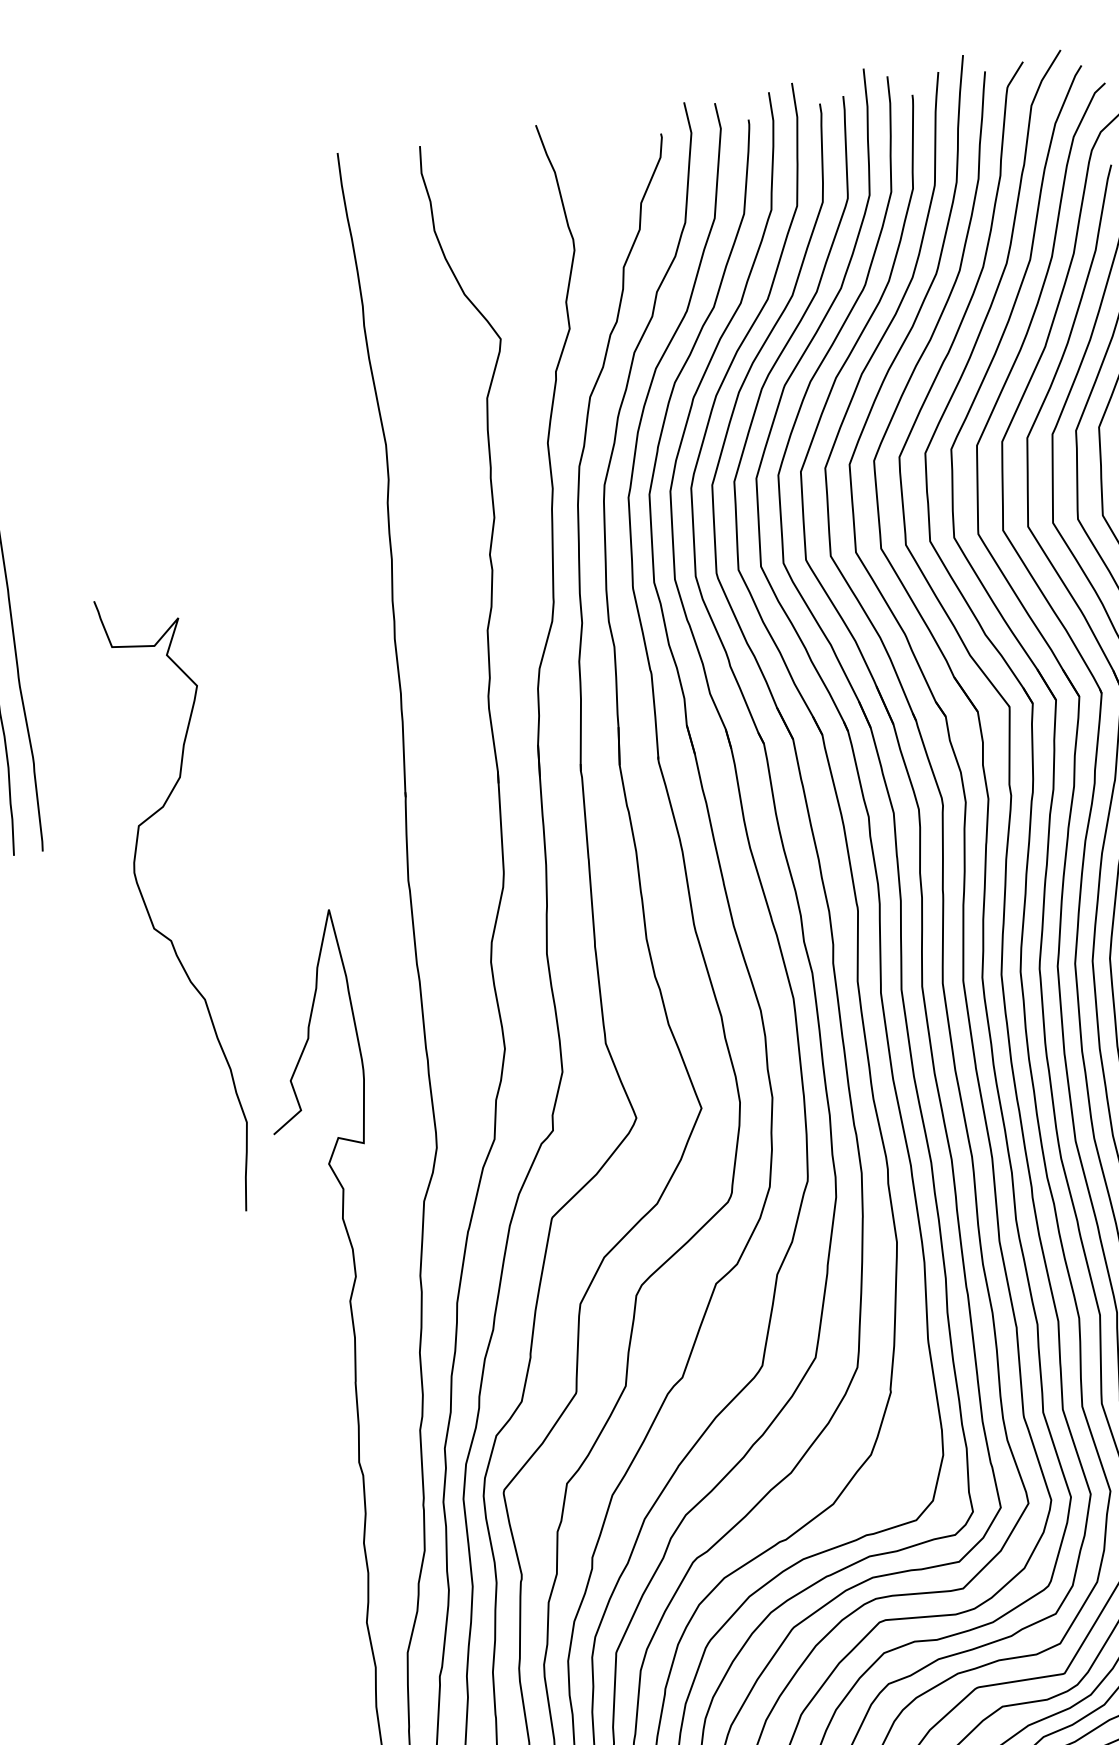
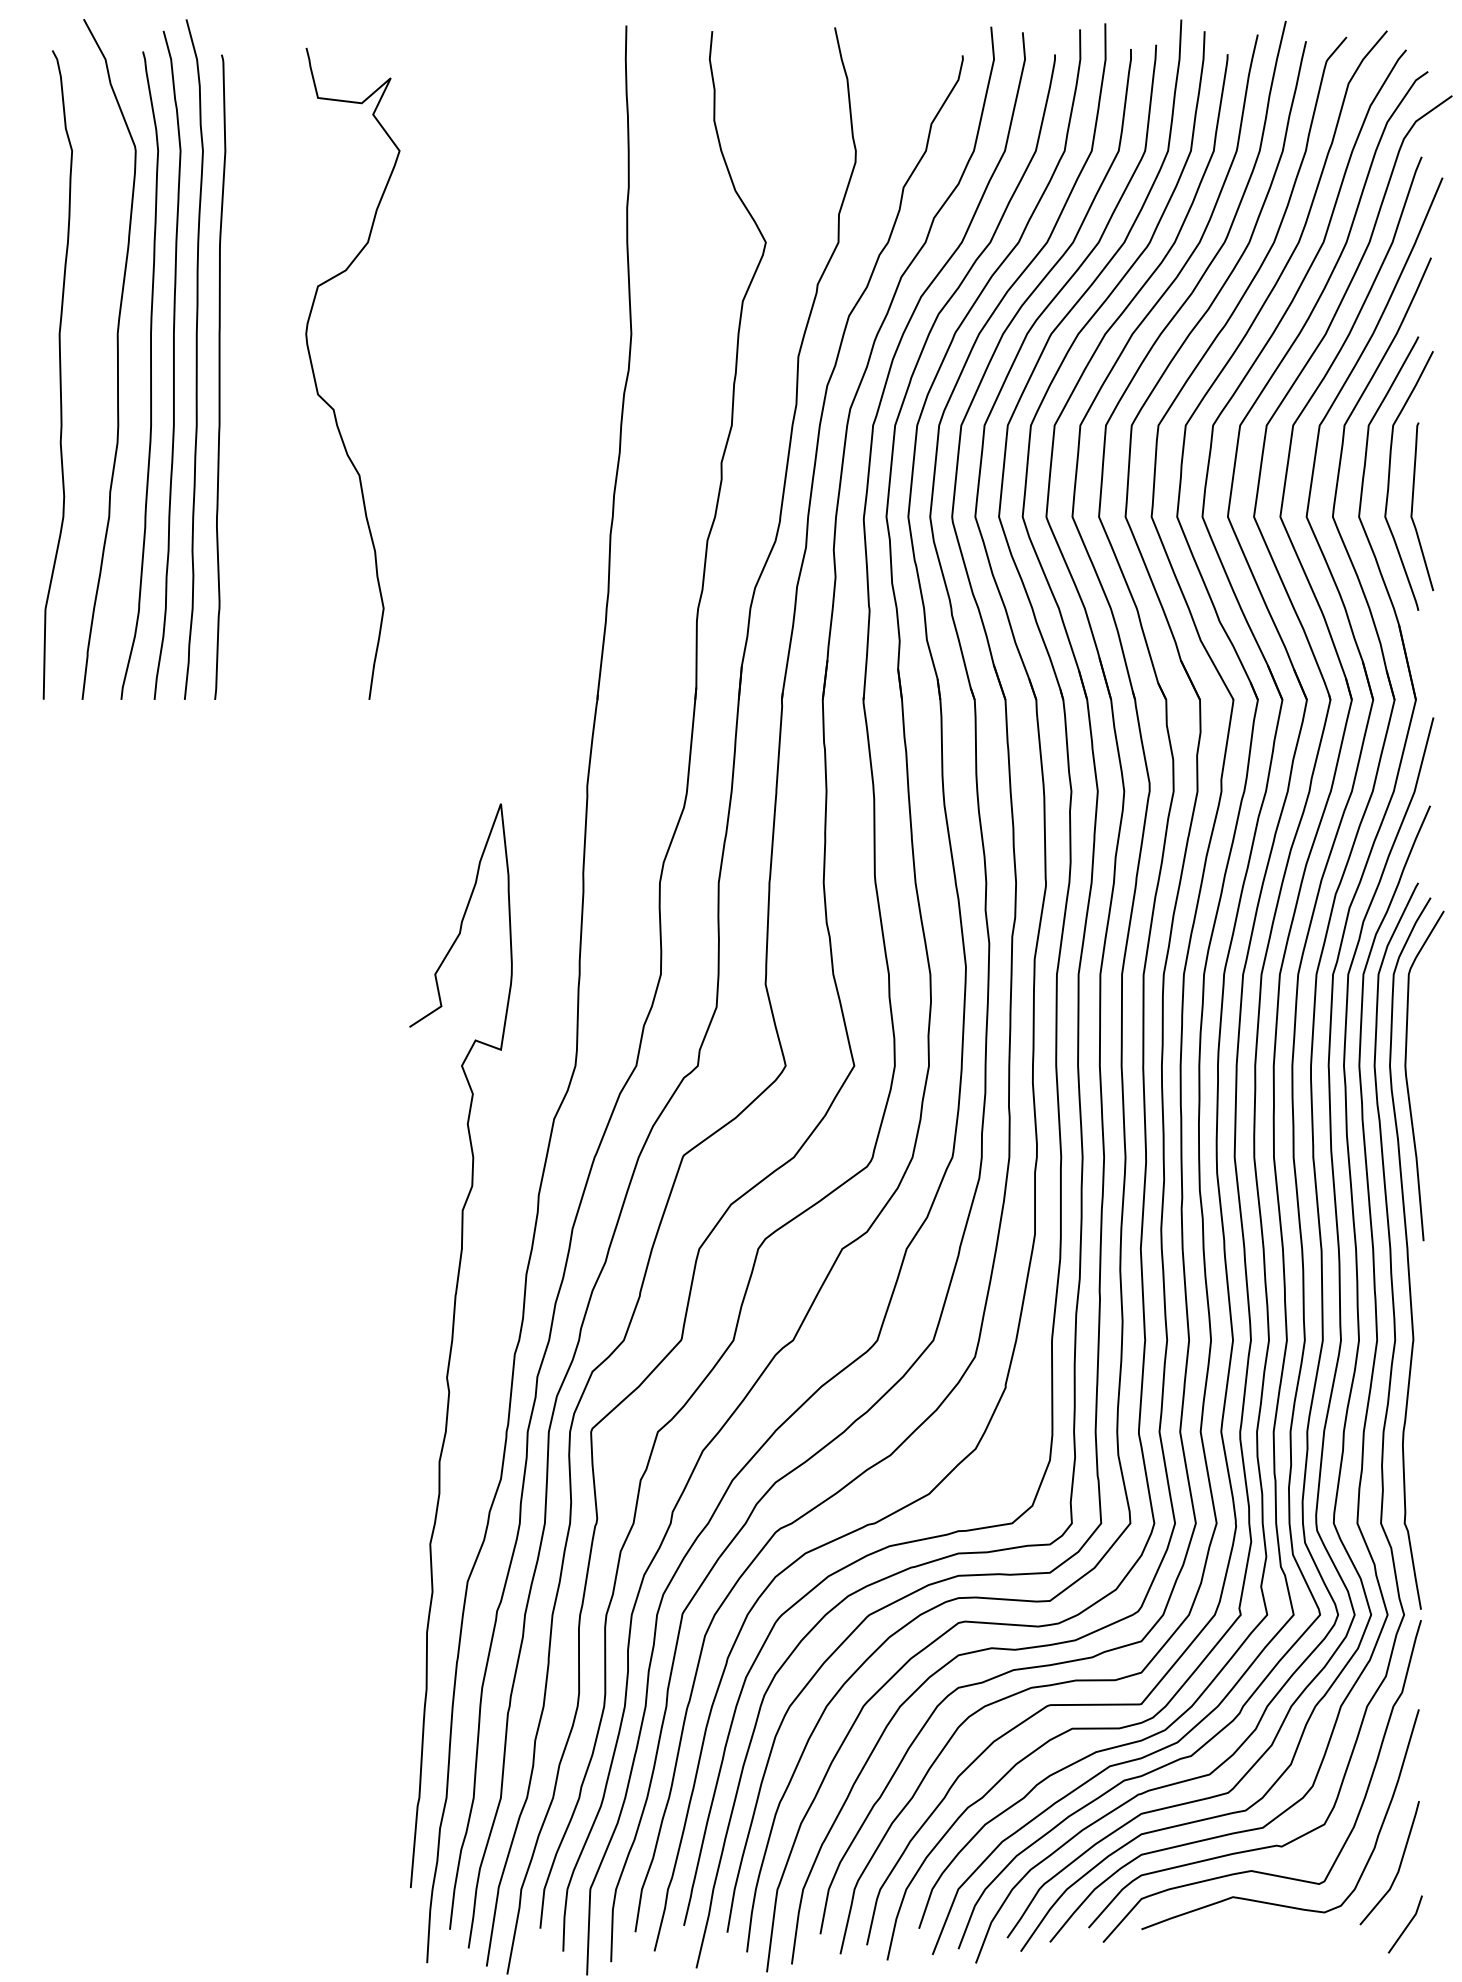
curve: (150, 916) -> (316, 381), moved

